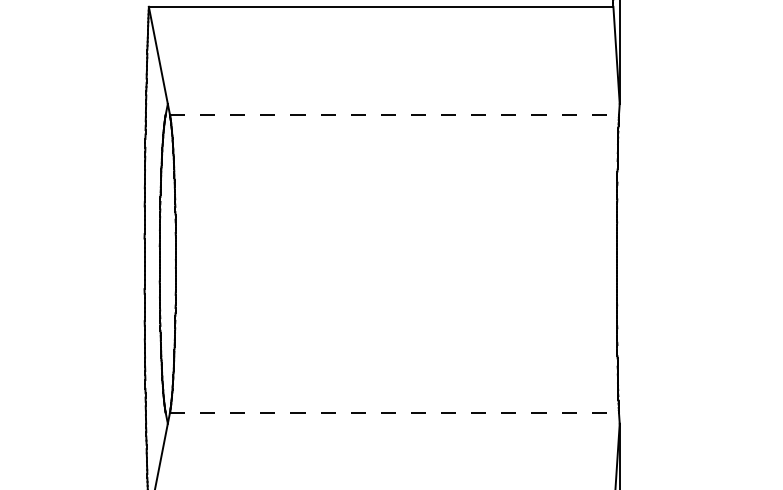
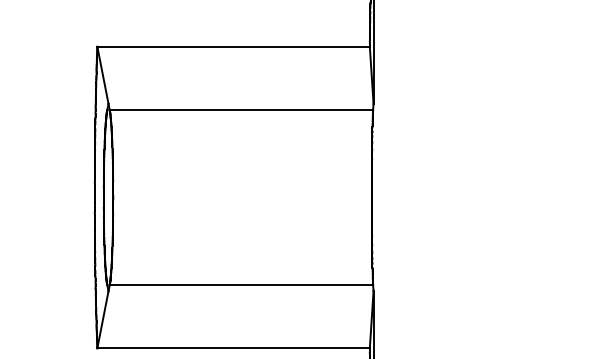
line: (394, 115) -> (241, 110), dashed -> solid
line: (394, 413) -> (241, 285), dashed -> solid

